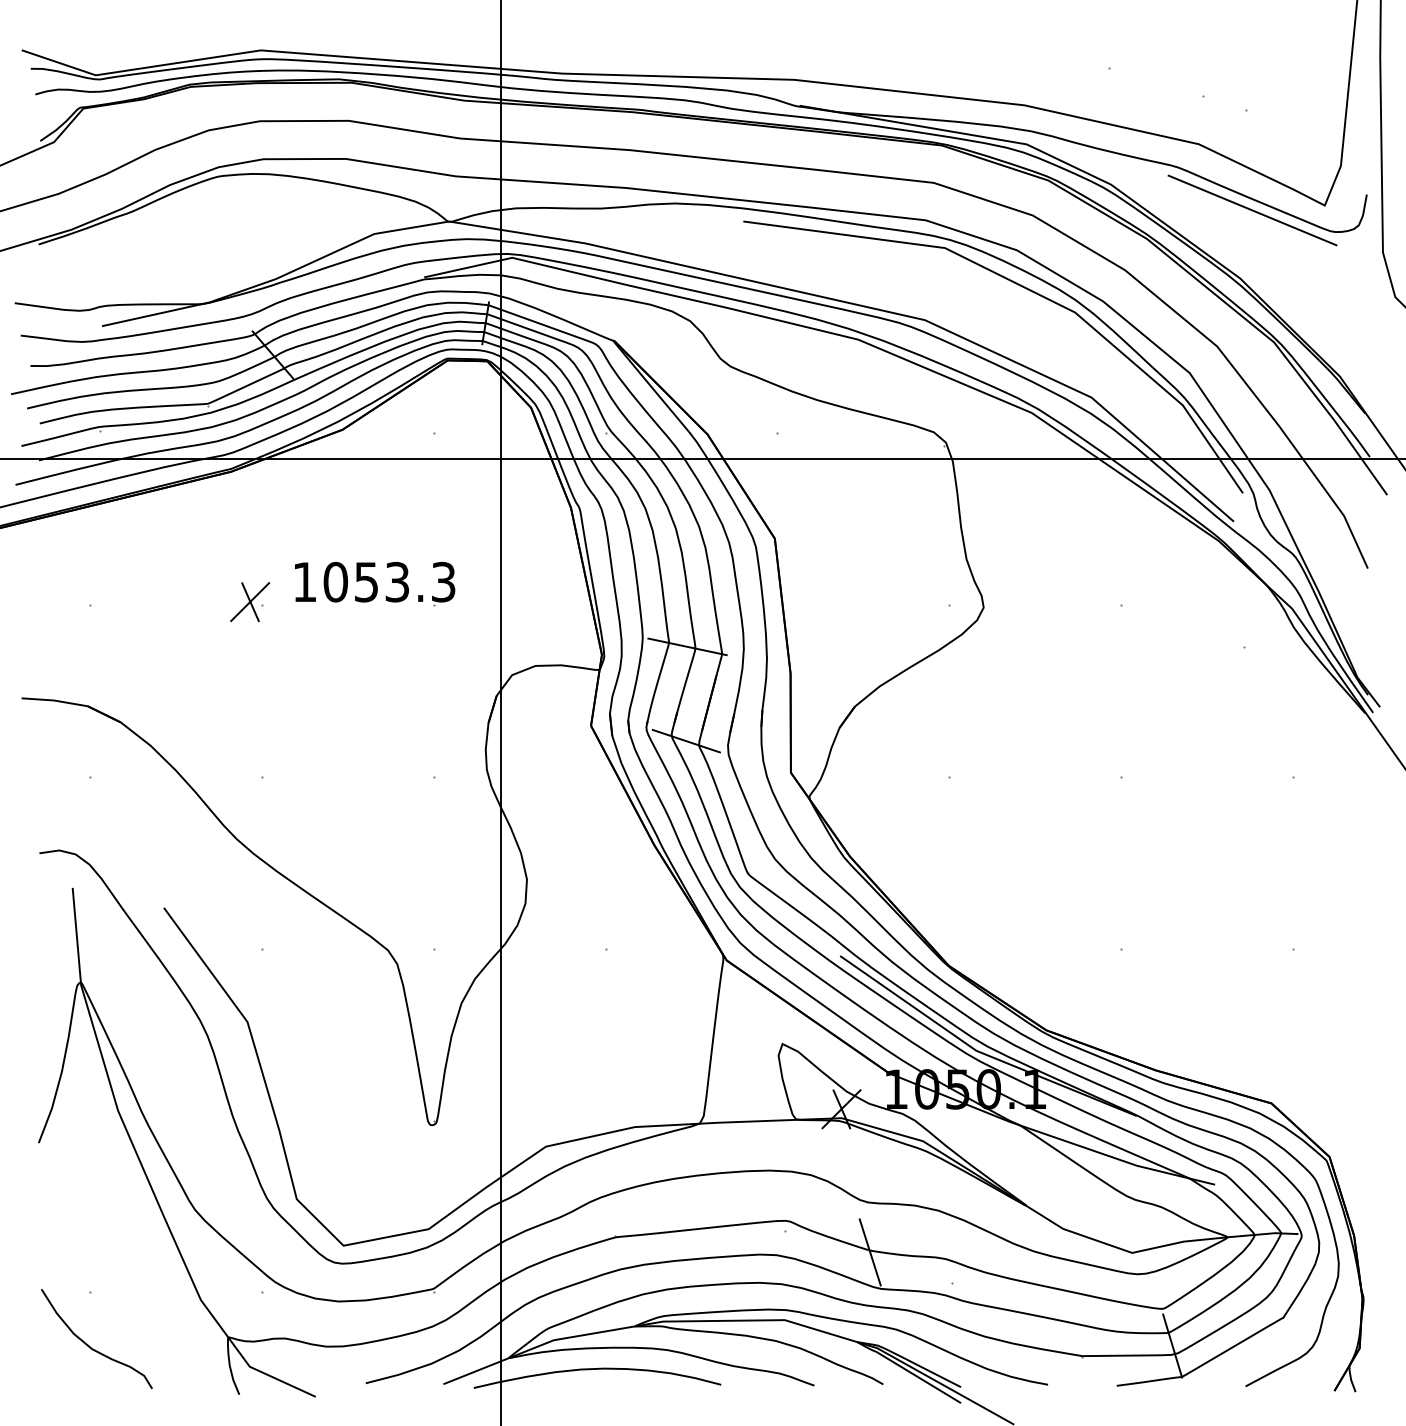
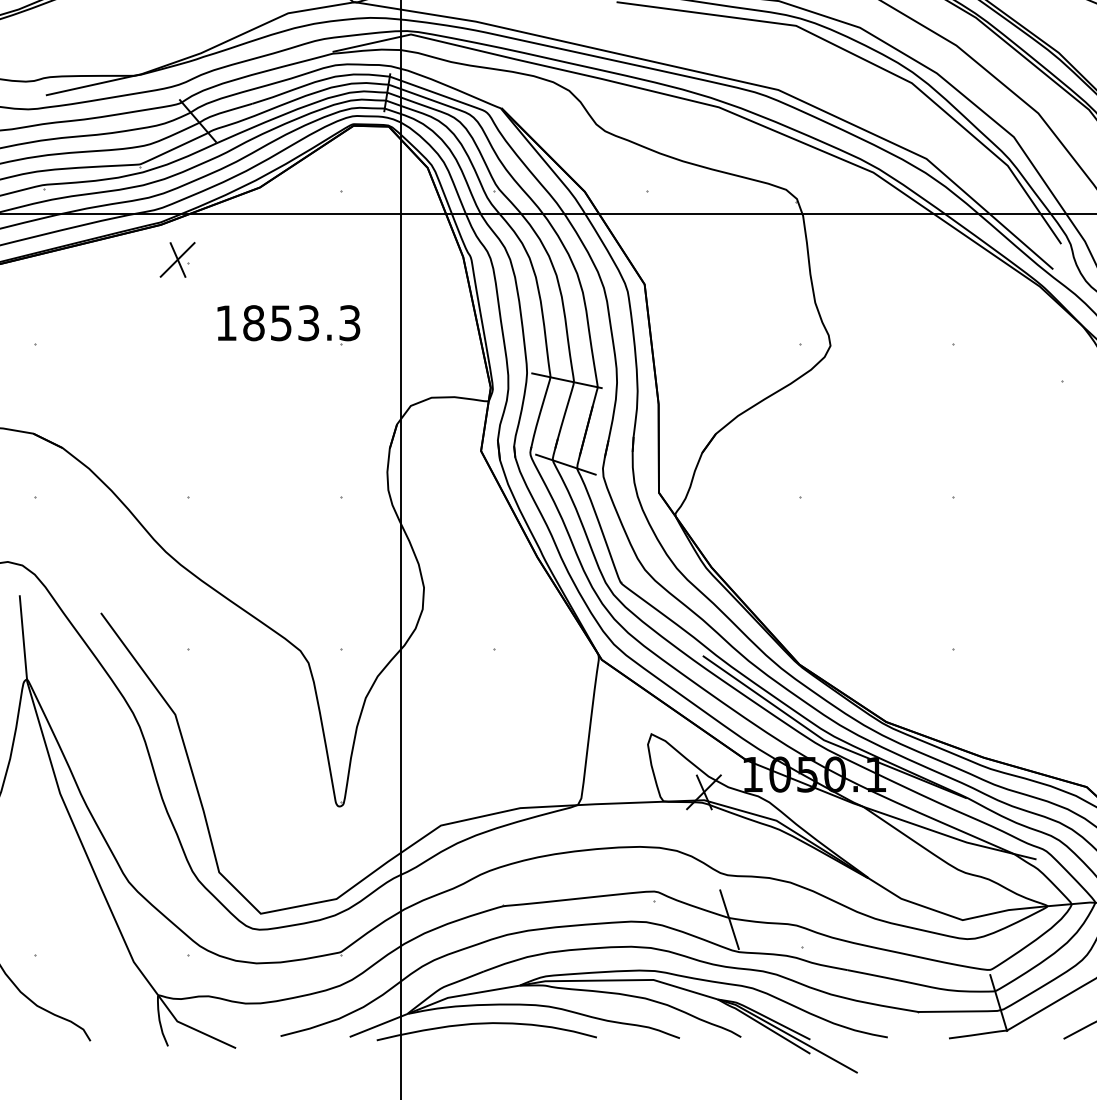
text: (335, 582) -> (253, 323), 1053.3 -> 1853.3
part: (250, 602) -> (177, 260), moved

